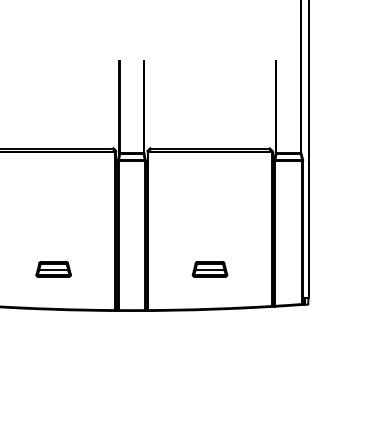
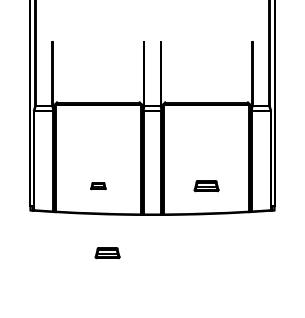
part: (53, 269) -> (98, 186), size x0.6
part: (66, 366) -> (107, 253), added

